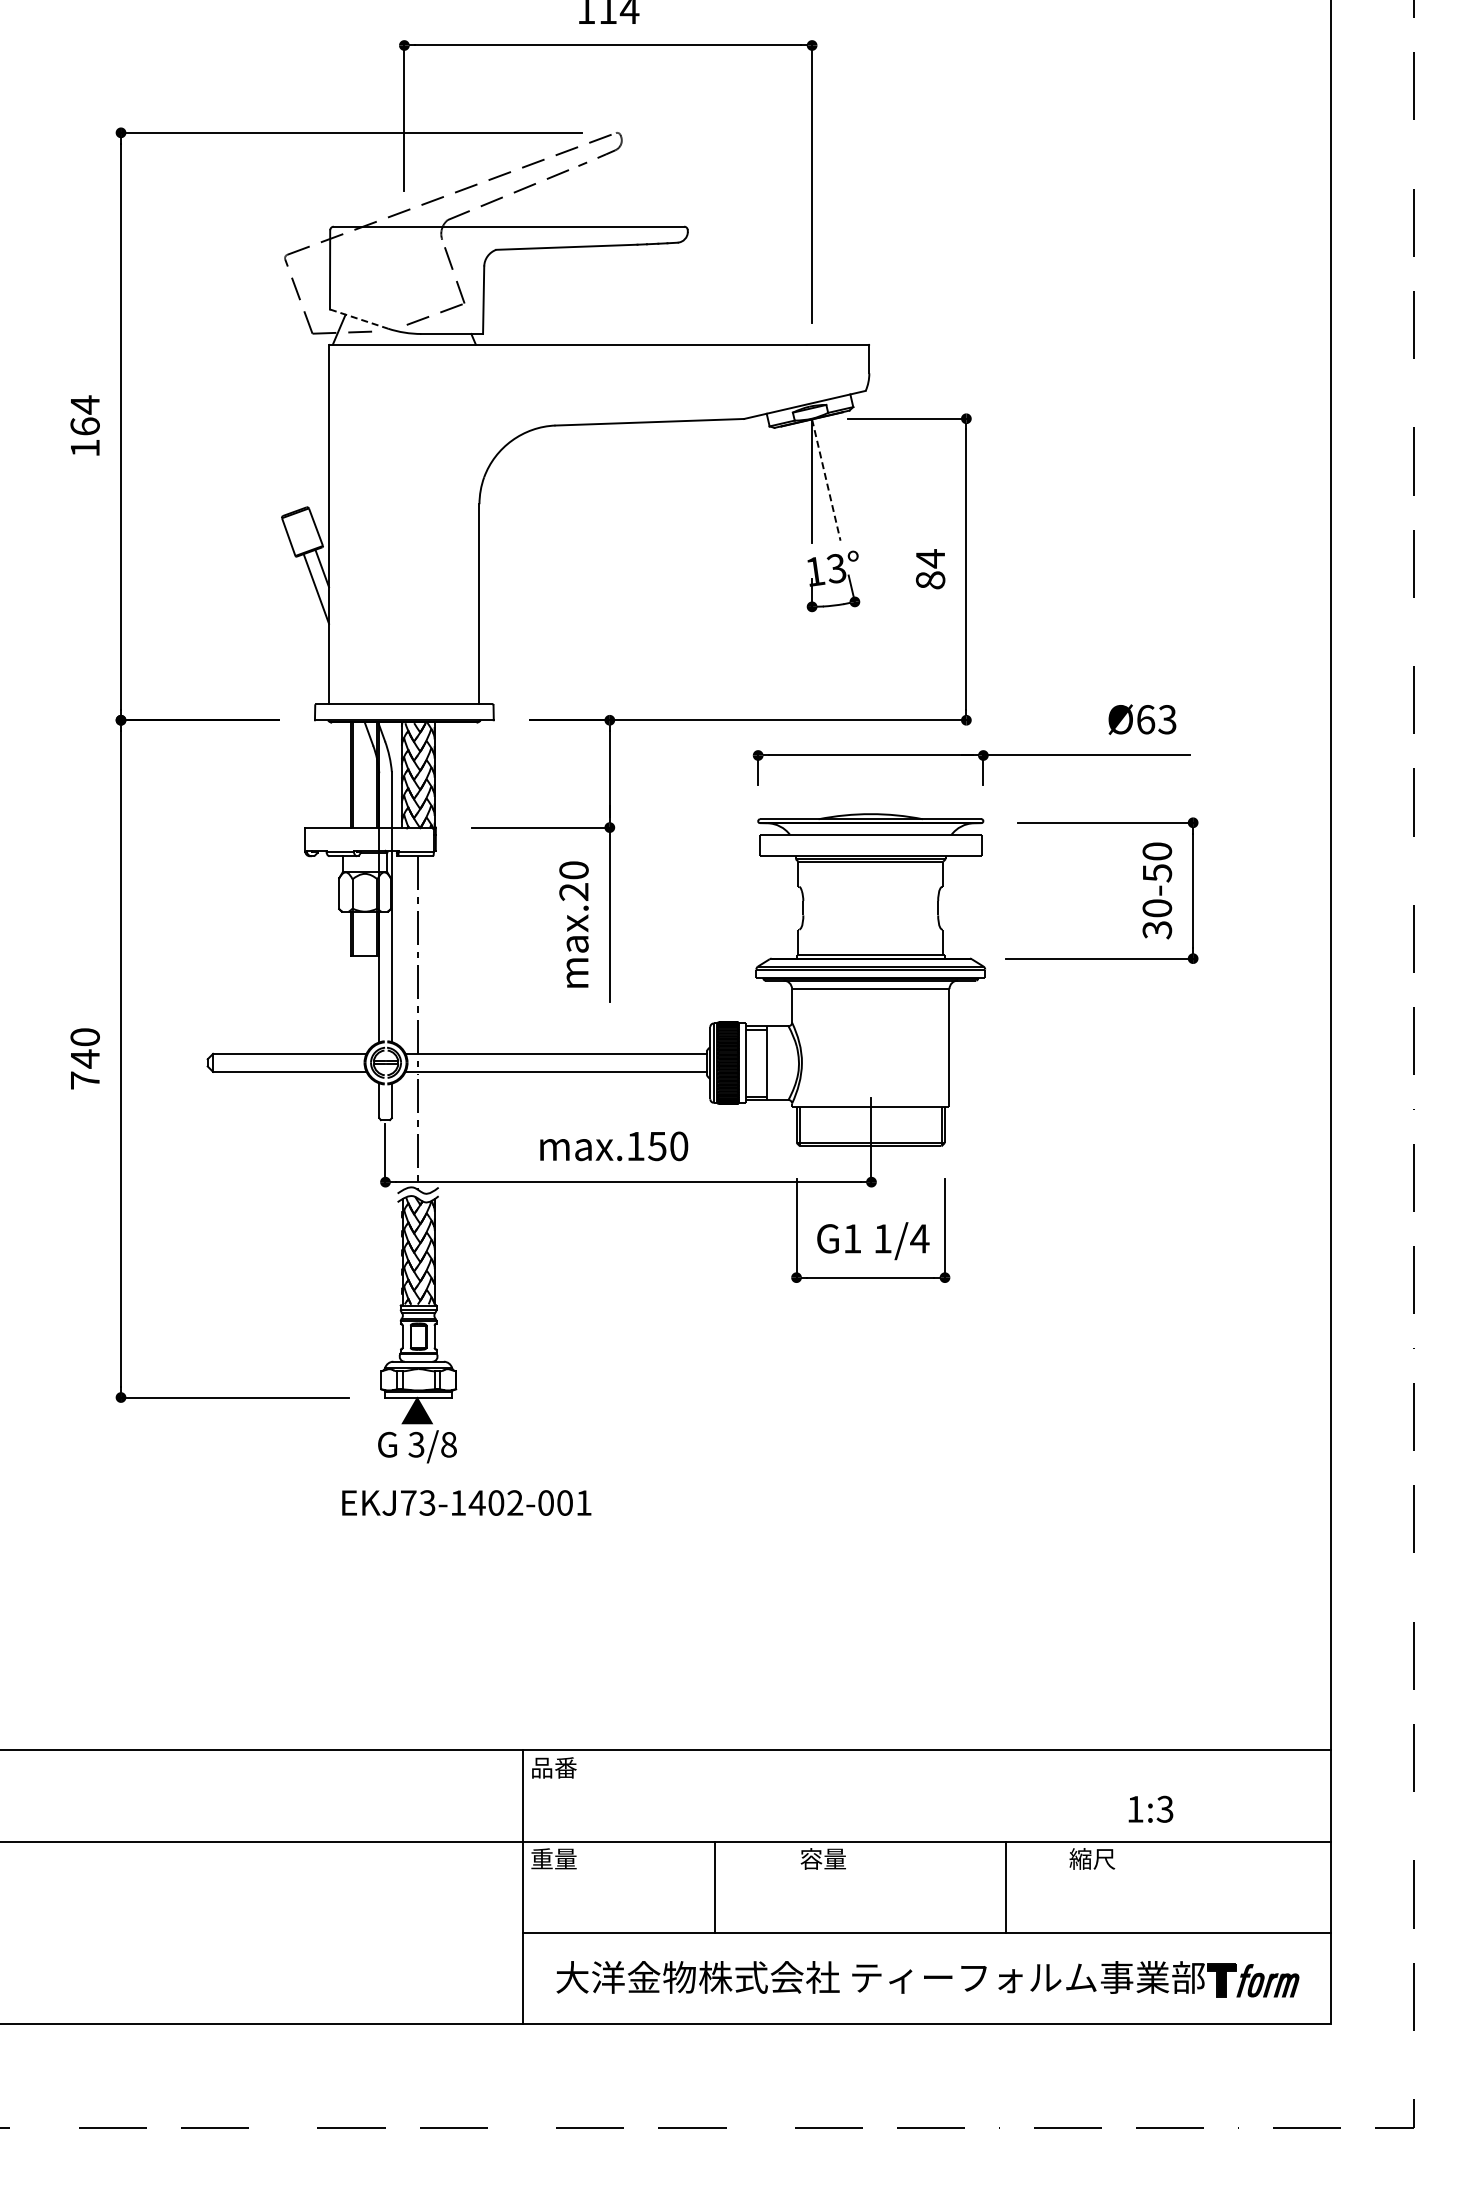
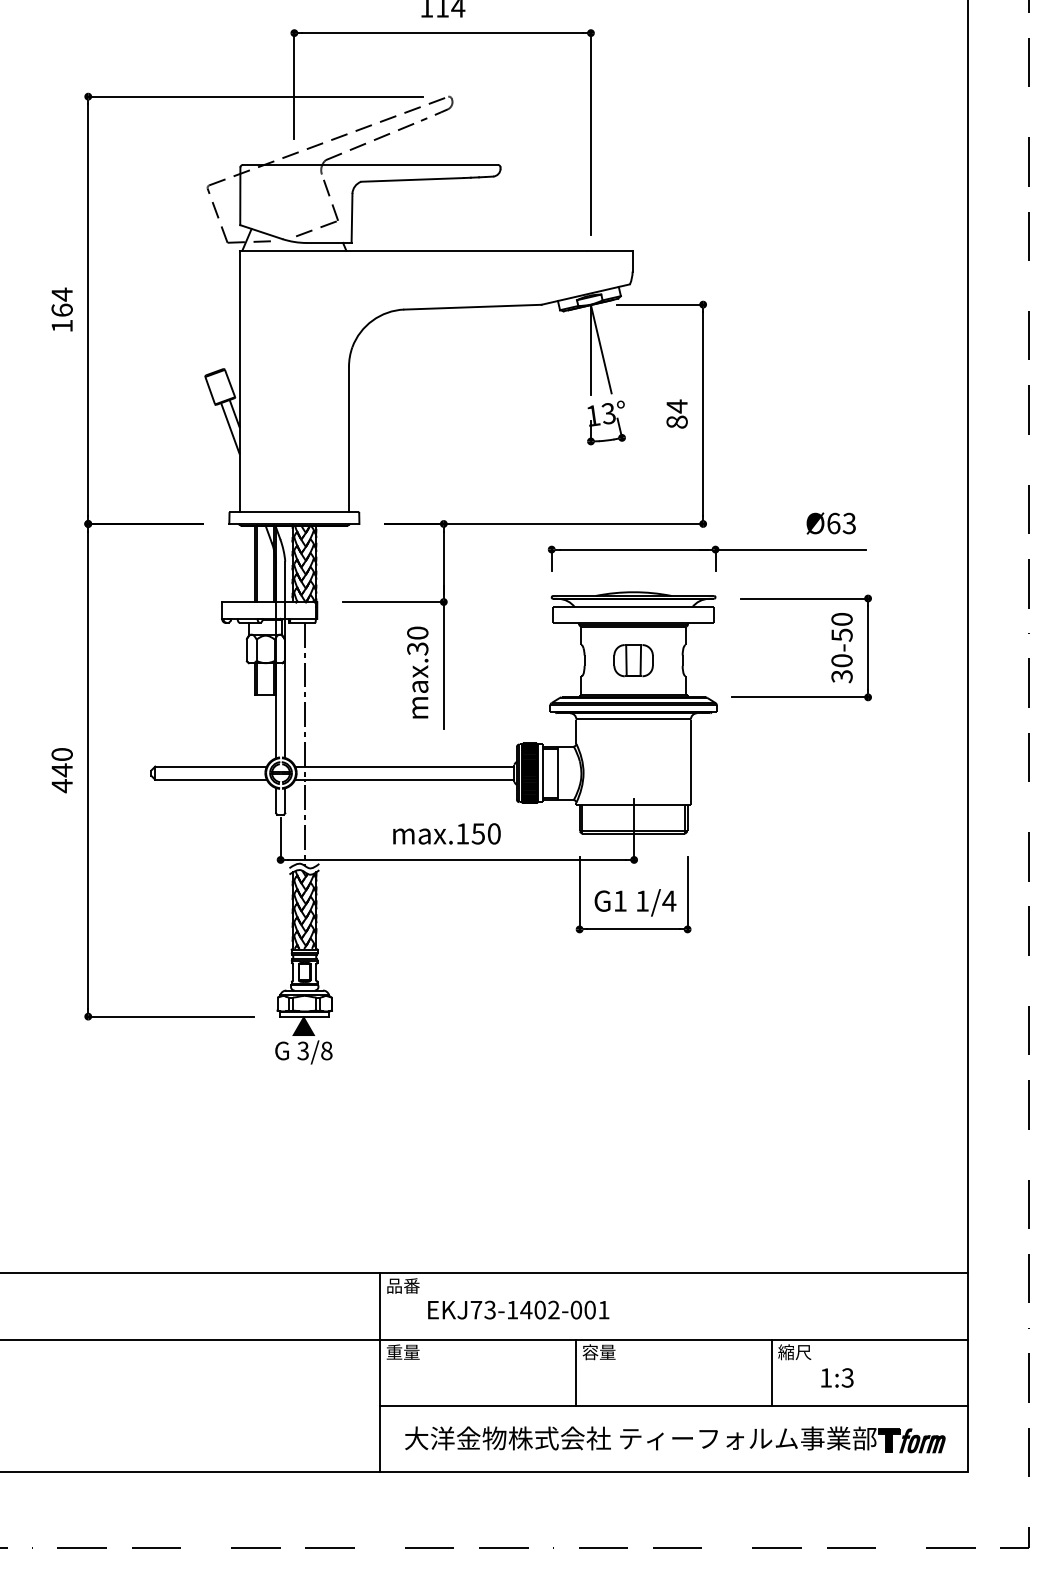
line: (359, 319) -> (261, 232), dashed -> solid
line: (826, 480) -> (601, 349), dashed -> solid
text: (573, 892) -> (417, 649), max.20 -> max.30
part: (870, 907) -> (633, 660), added
text: (85, 1080) -> (62, 785), 740 -> 440
text: (466, 1502) -> (518, 1309), moved
text: (1150, 1808) -> (837, 1377), moved
line: (714, 1886) -> (575, 1372), moved
line: (1006, 1886) -> (772, 1372), moved

